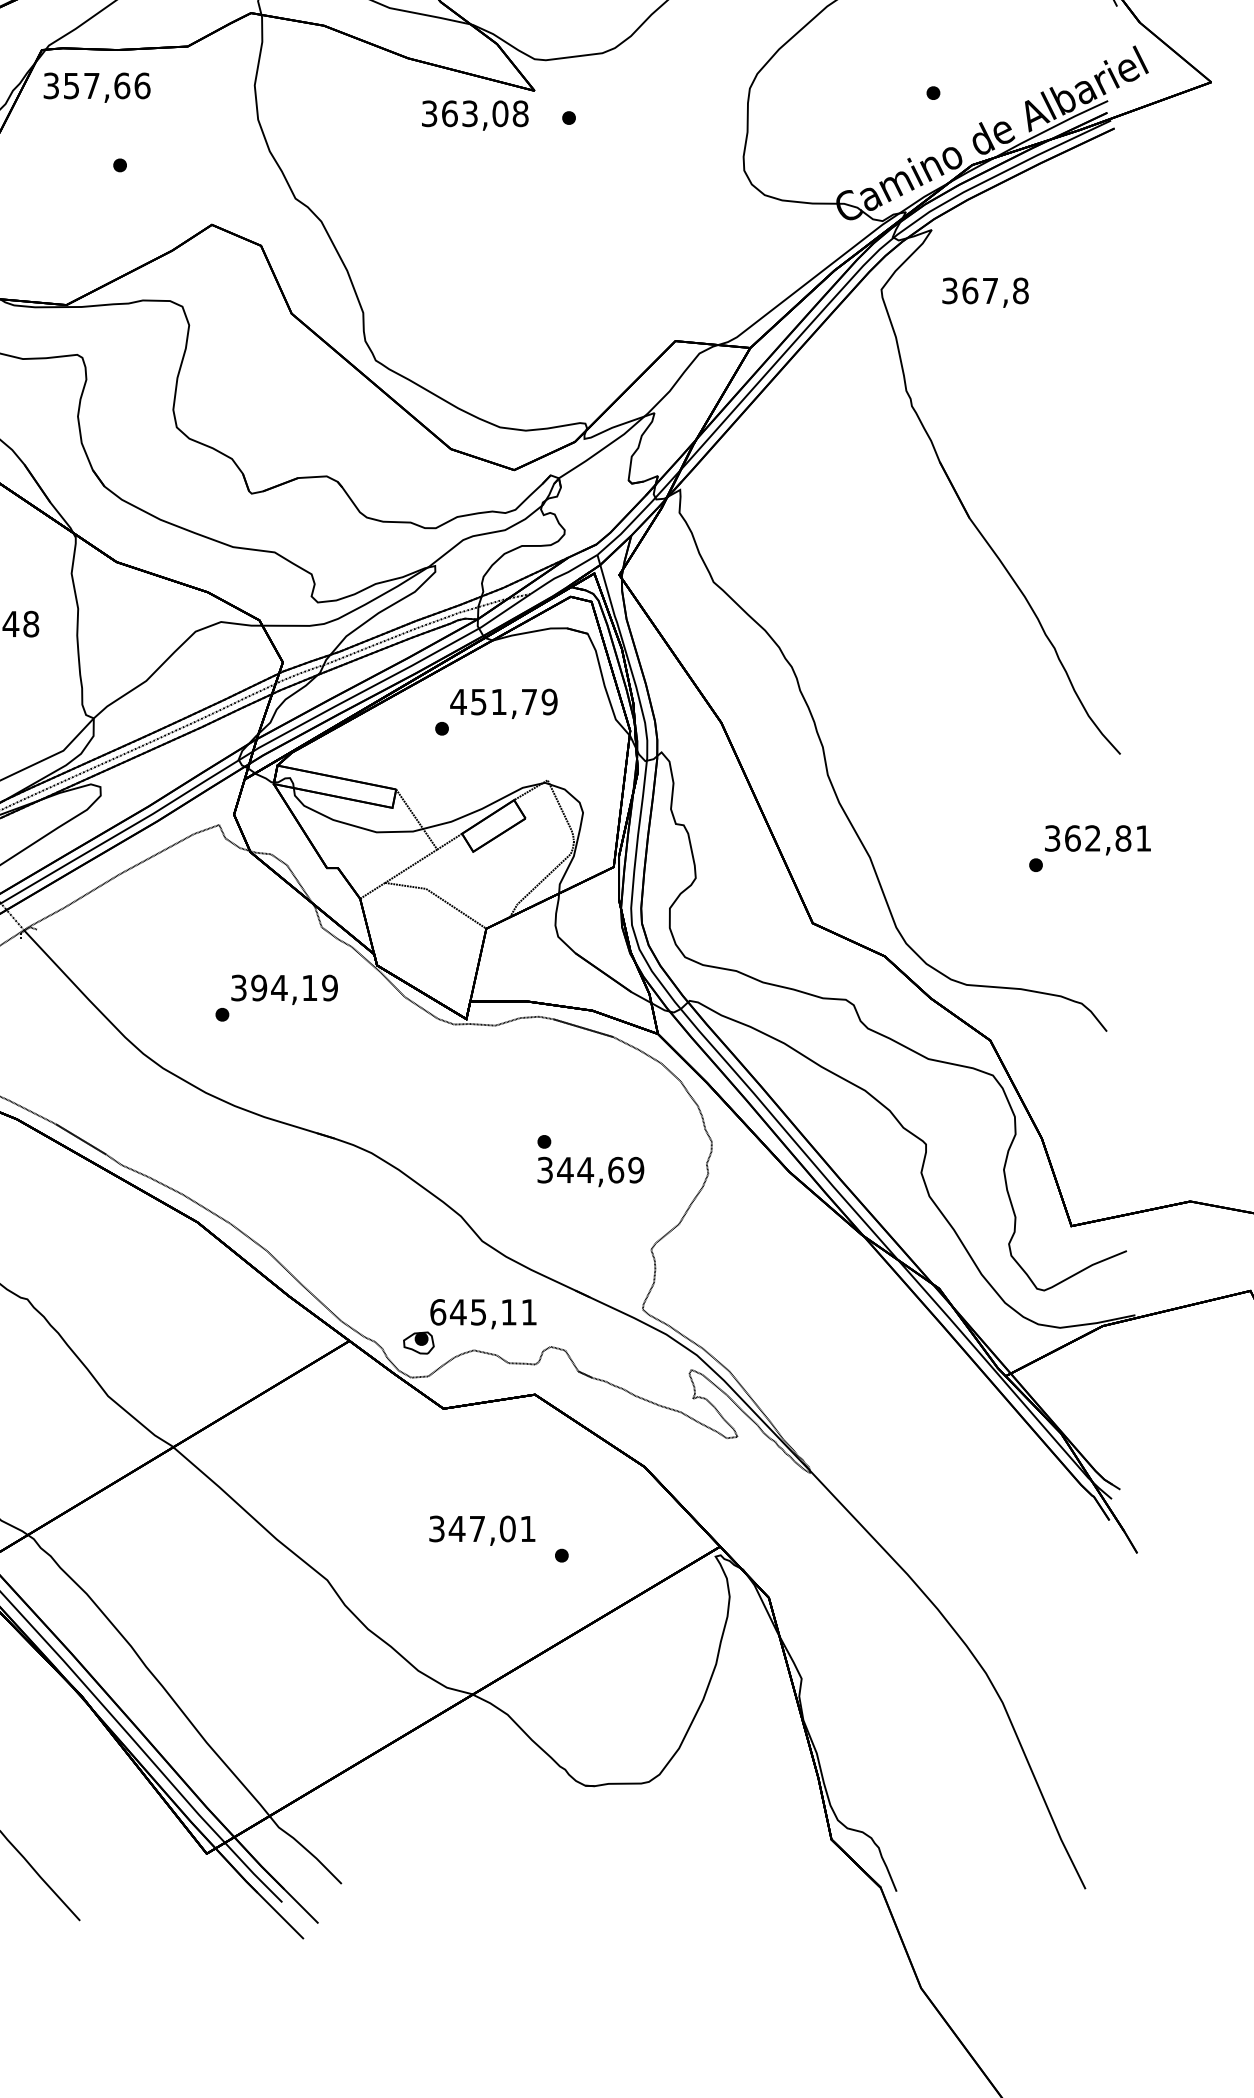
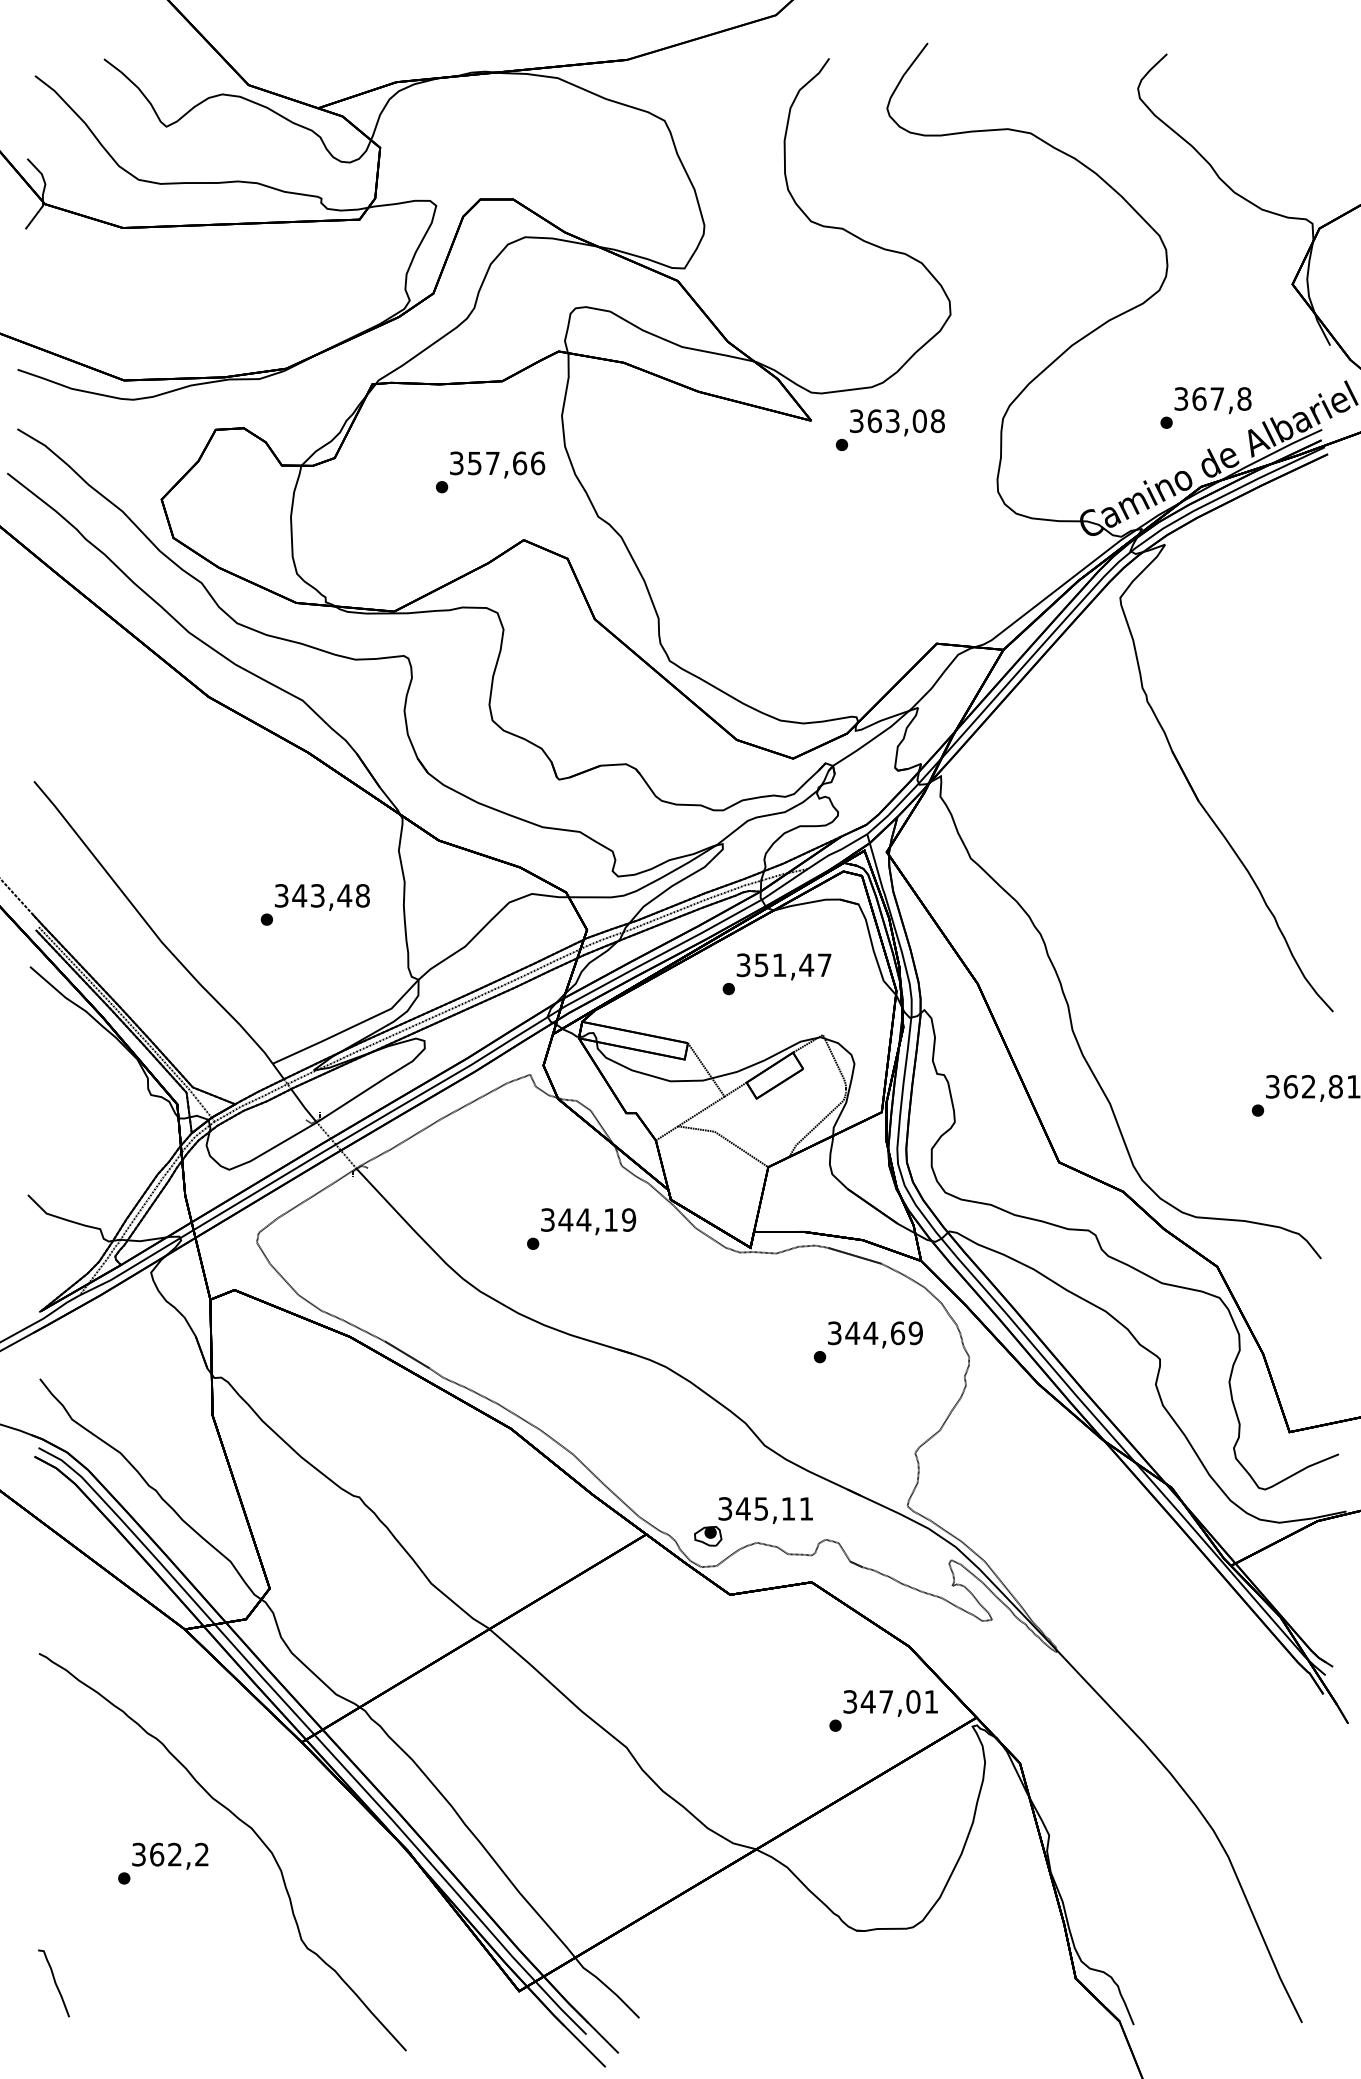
text: (97, 87) -> (497, 464), moved
text: (475, 115) -> (897, 422), moved
text: (984, 292) -> (1212, 400), moved
text: (503, 702) -> (783, 965), 451,79 -> 351,47
text: (258, 987) -> (565, 1219), 394,19 -> 344,19
text: (590, 1171) -> (875, 1334), moved
text: (438, 1311) -> (725, 1508), 645,11 -> 345,11
text: (482, 1530) -> (890, 1703), moved

